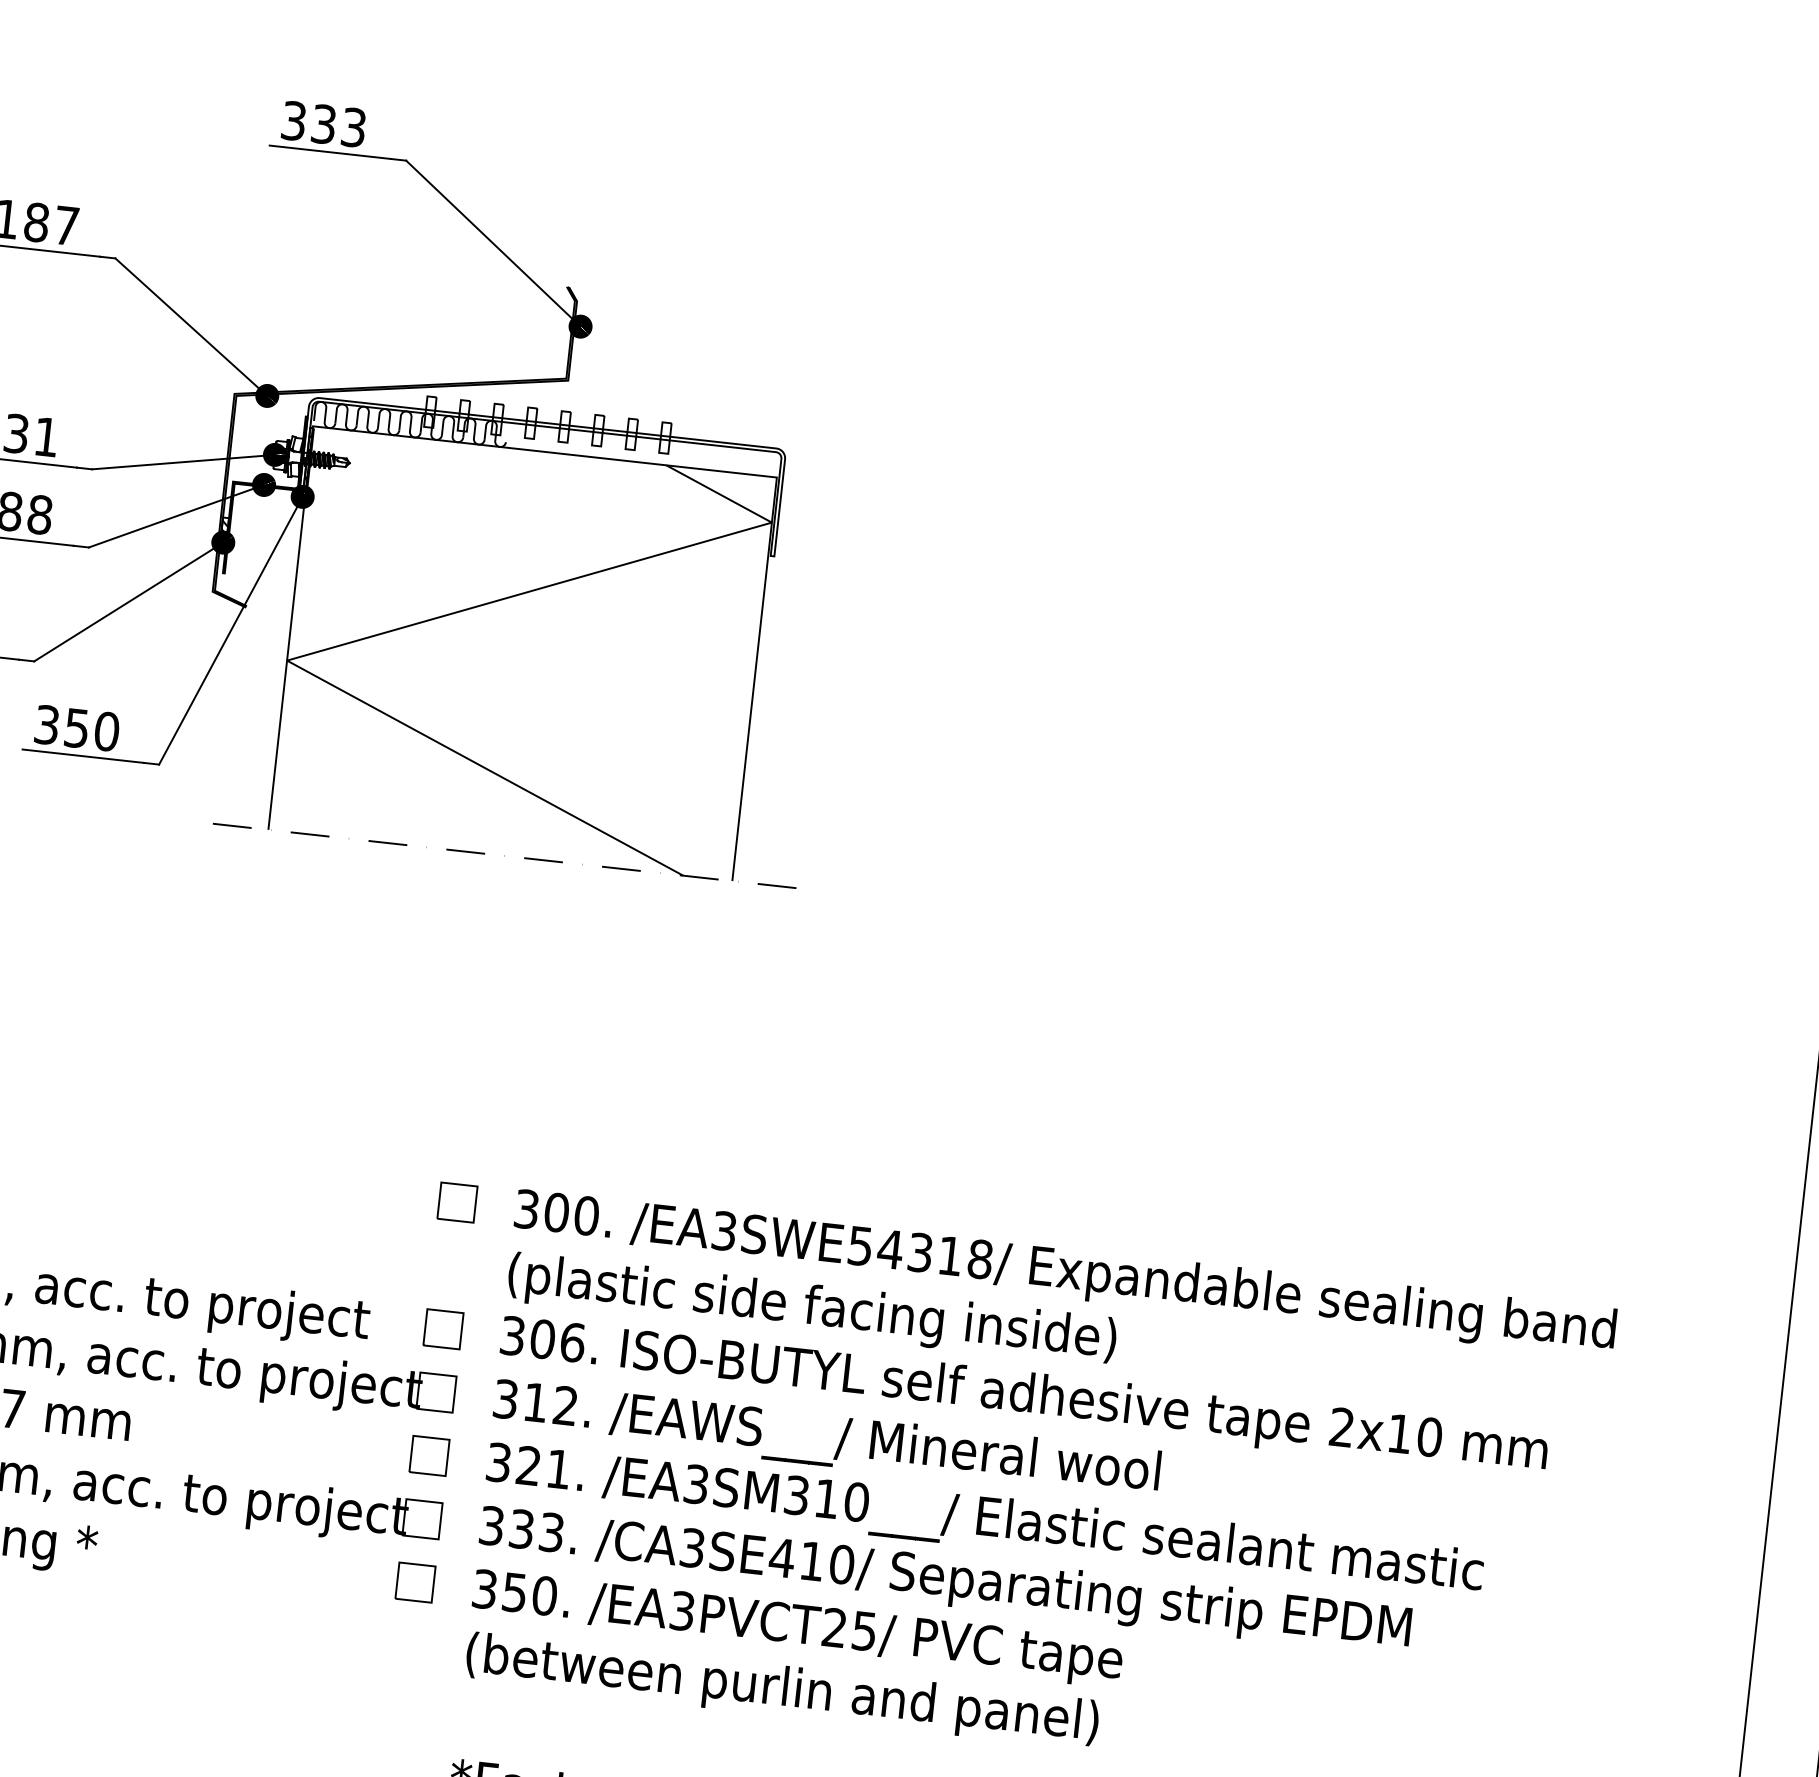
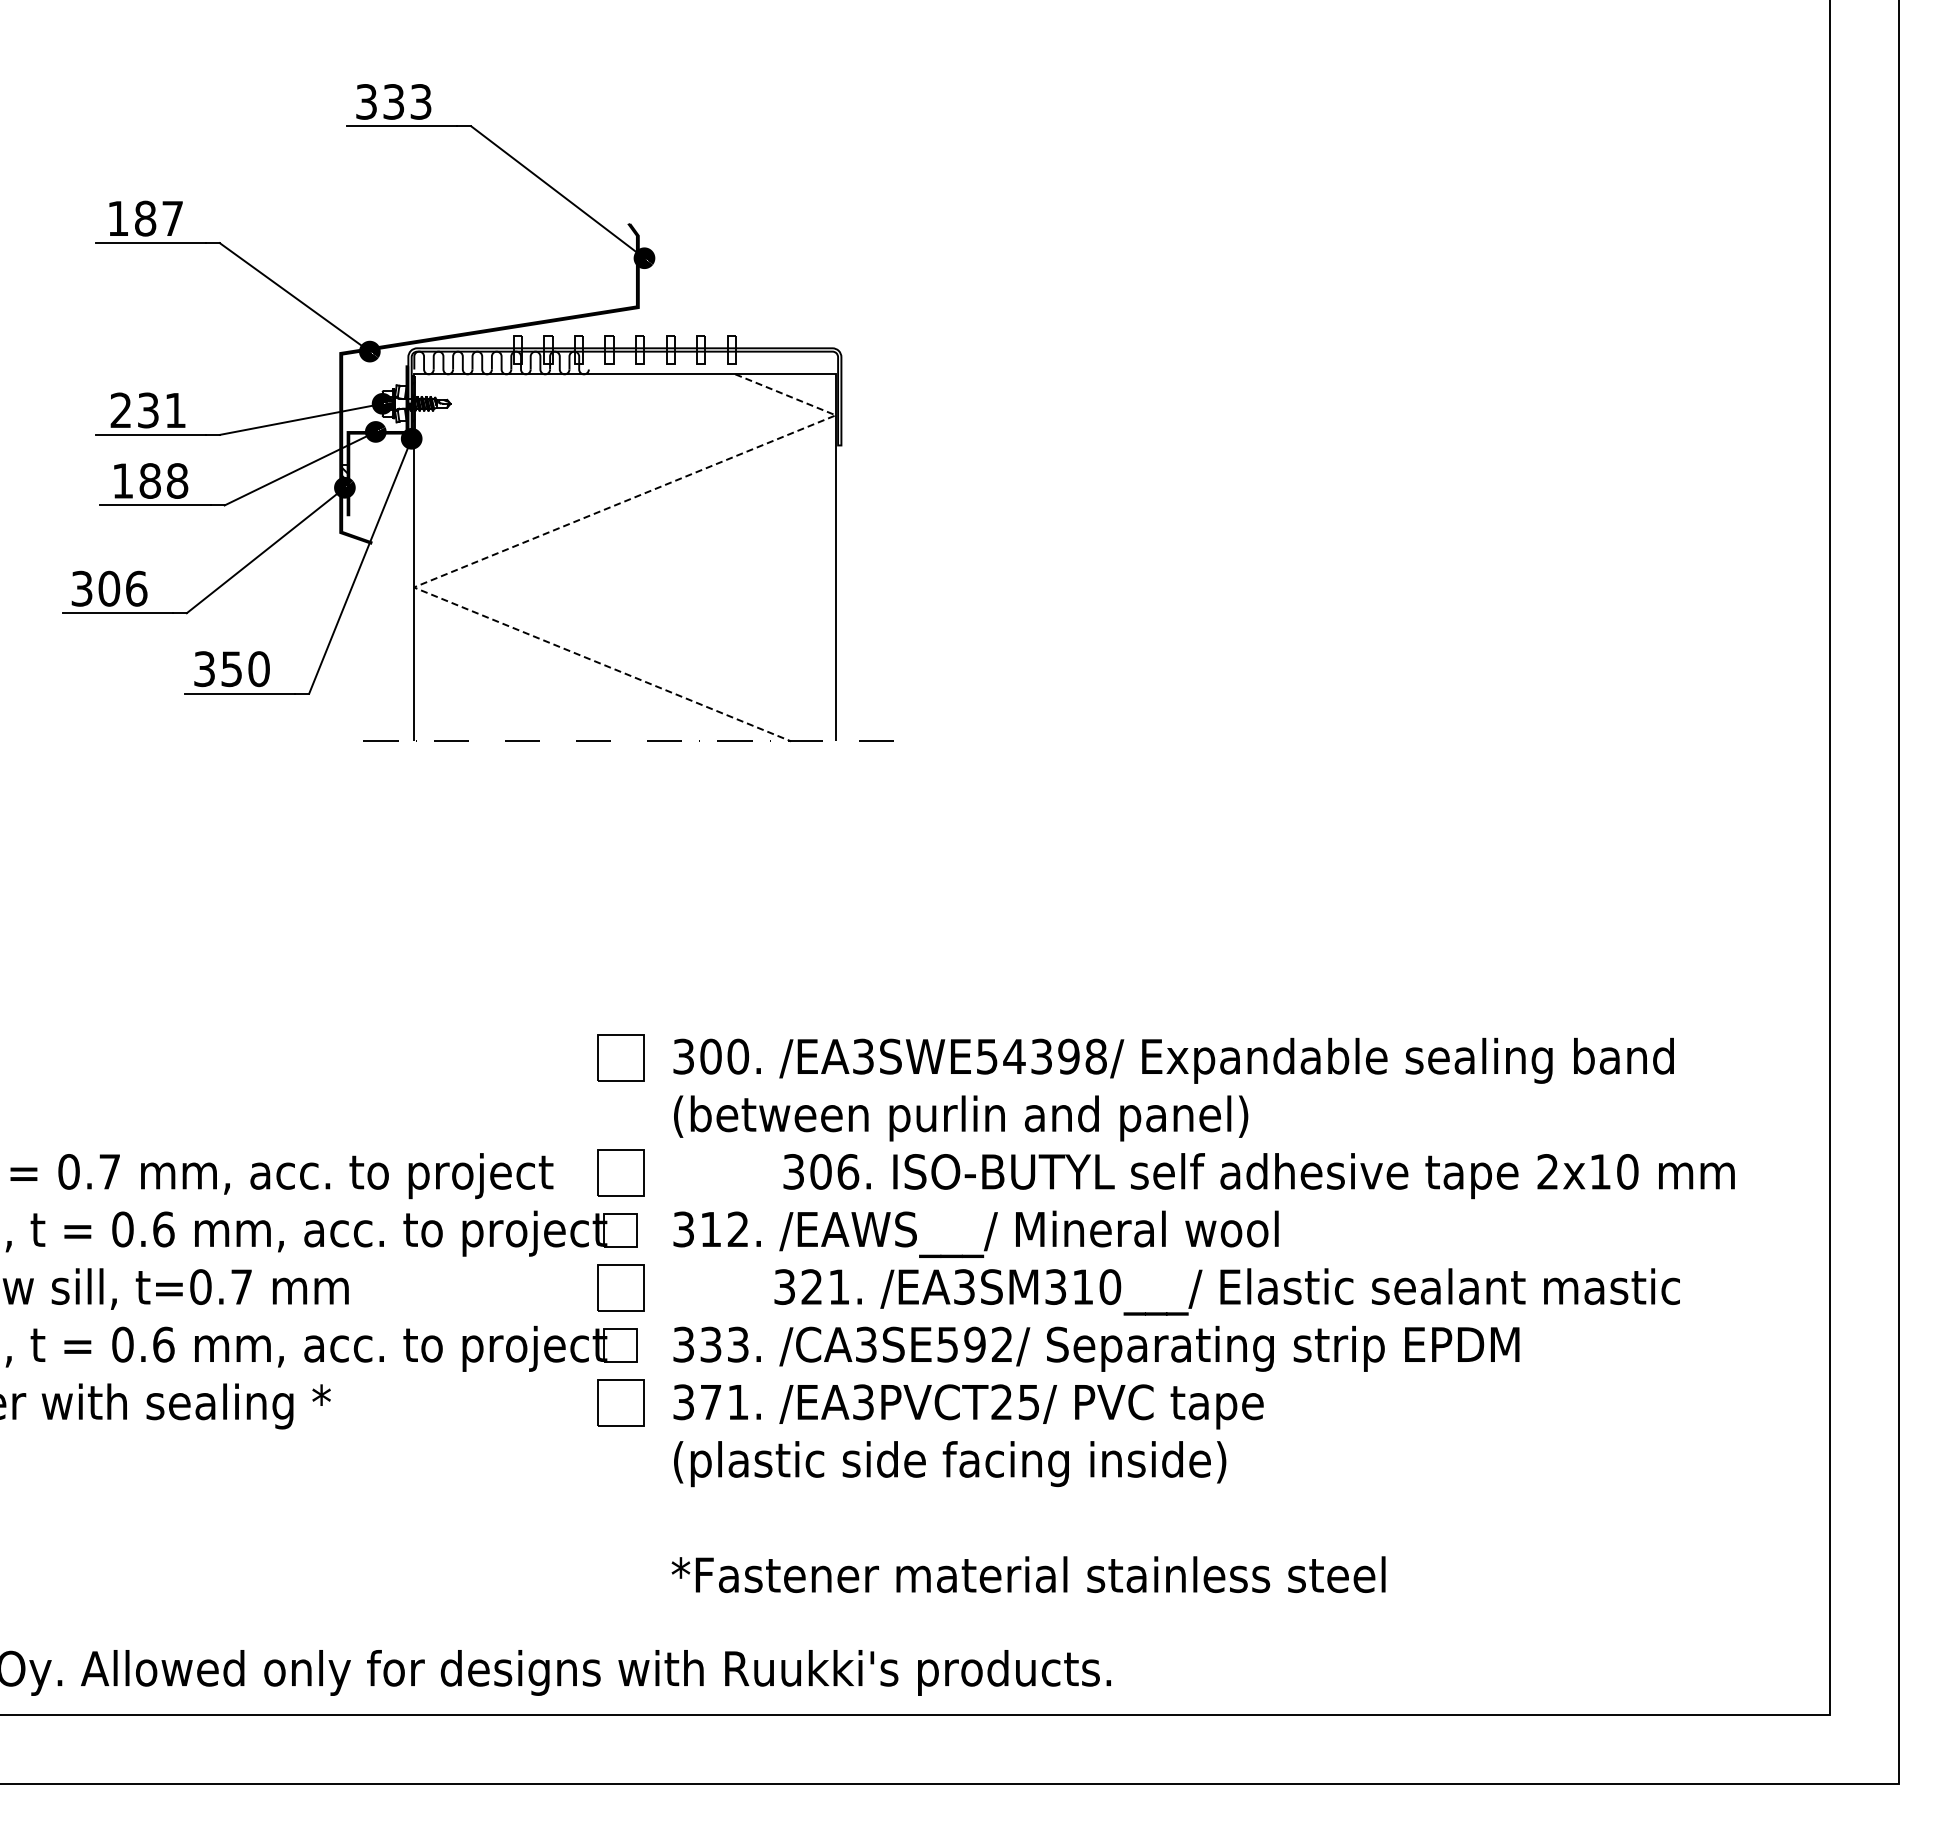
line: (370, 637) -> (486, 558), solid -> dashed
part: (457, 1202) -> (620, 1057), size x1.4
text: (949, 1255) -> (1068, 1056), /EA3SWE54318/ -> /EA3SWE54398/
text: (833, 1311) -> (969, 1118), (plastic side facing inside) -> (between purlin and panel)
part: (443, 1328) -> (620, 1172), size x1.4
text: (1023, 1397) -> (1258, 1176), moved
part: (429, 1455) -> (620, 1287), size x1.4
text: (984, 1521) -> (1226, 1291), moved
text: (811, 1561) -> (974, 1344), /CA3SE410/ -> /CA3SE592/
part: (415, 1582) -> (620, 1403), size x1.4
text: (529, 1594) -> (724, 1402), 350. -> 371.
text: (791, 1692) -> (969, 1464), (between purlin and panel) -> (plastic side facing inside)

